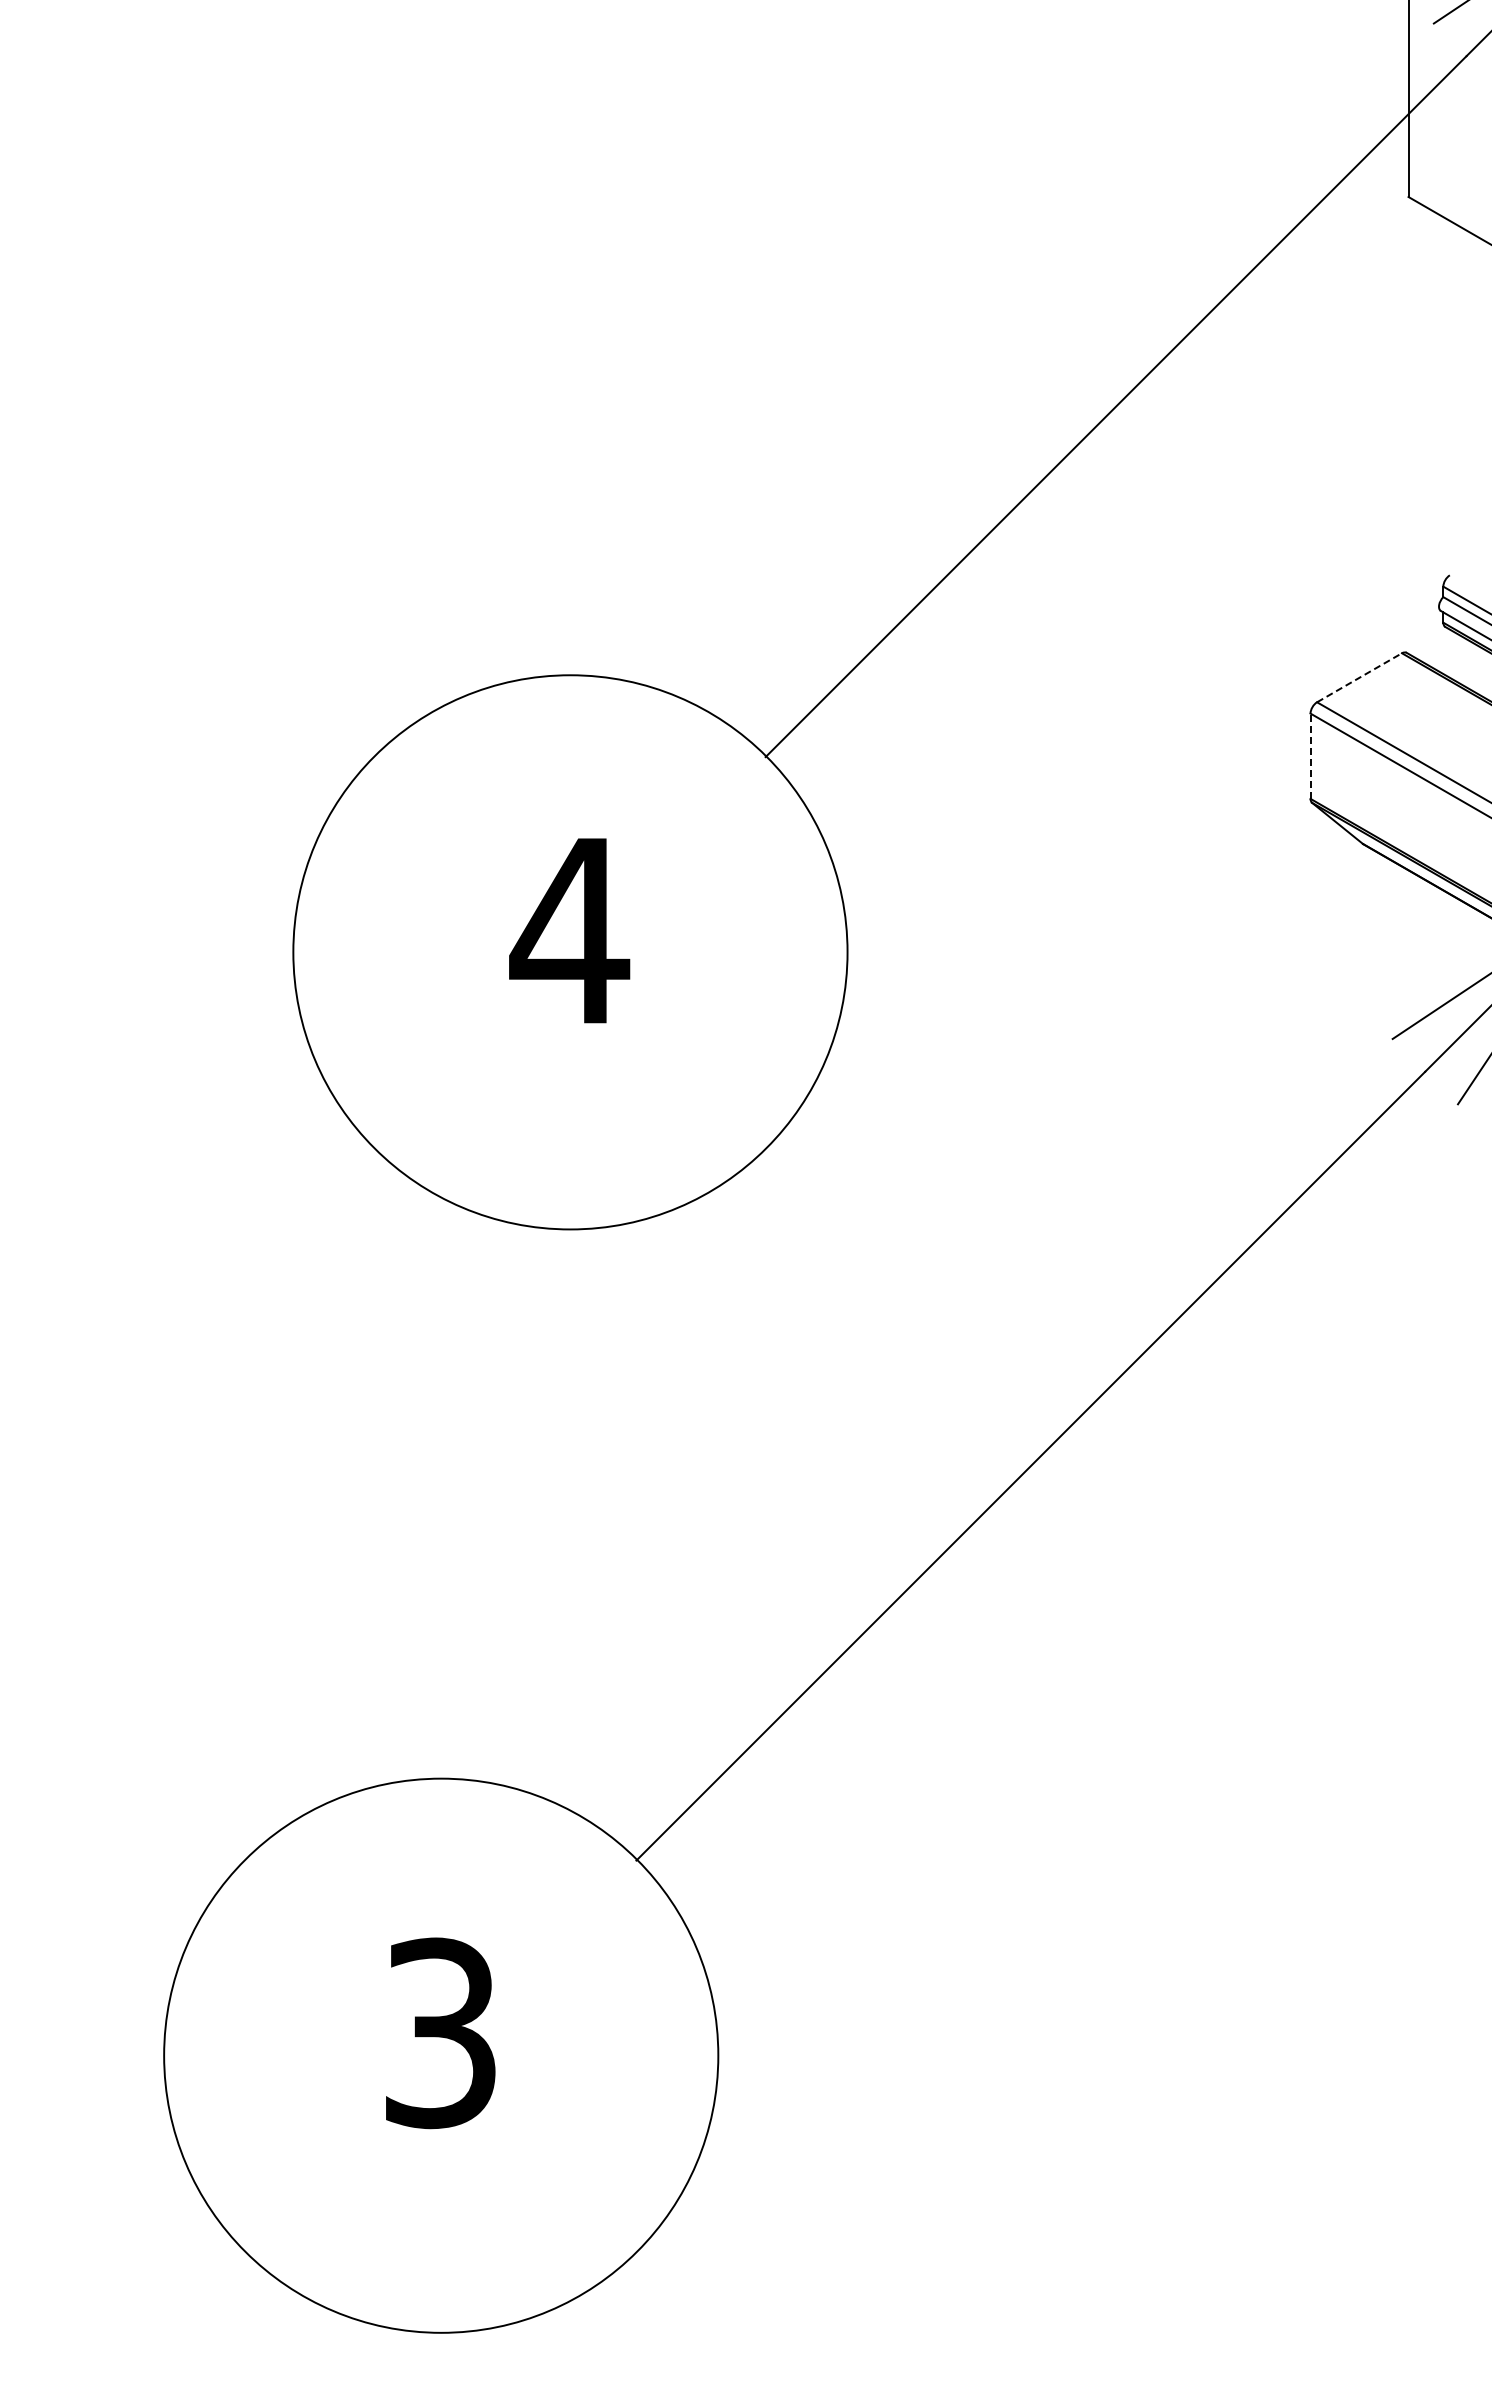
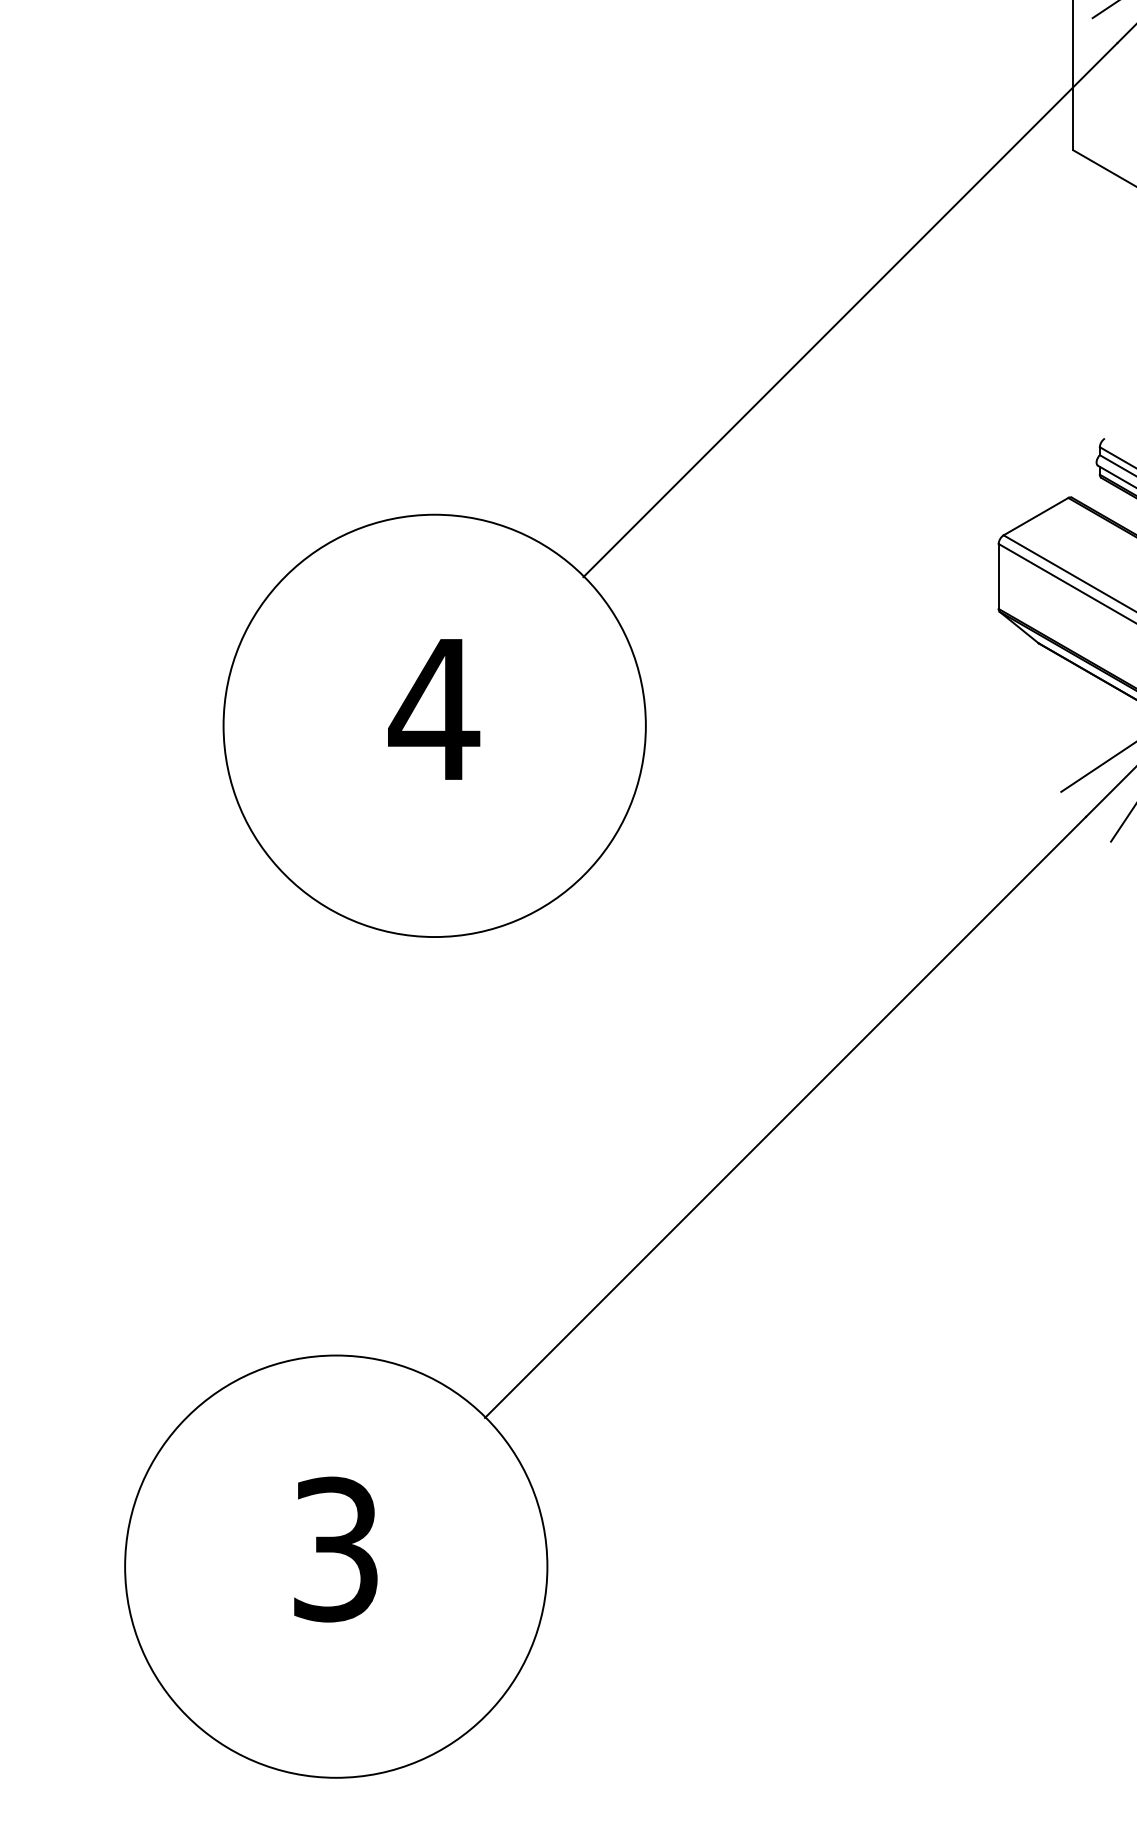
line: (1359, 677) -> (1035, 516), dashed -> solid
line: (1310, 756) -> (998, 576), dashed -> solid

